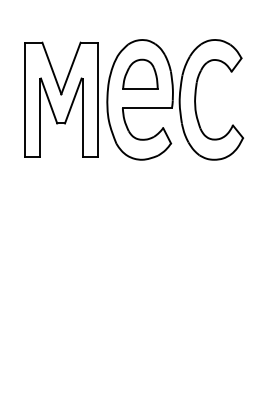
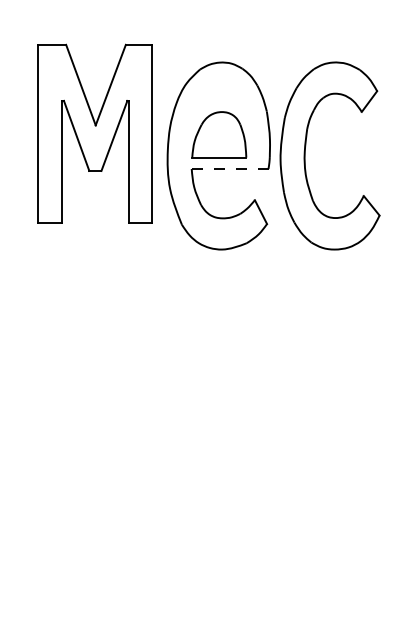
part: (140, 73) -> (219, 133), moved
part: (61, 99) -> (95, 133), moved
line: (147, 108) -> (230, 169), solid -> dashed

